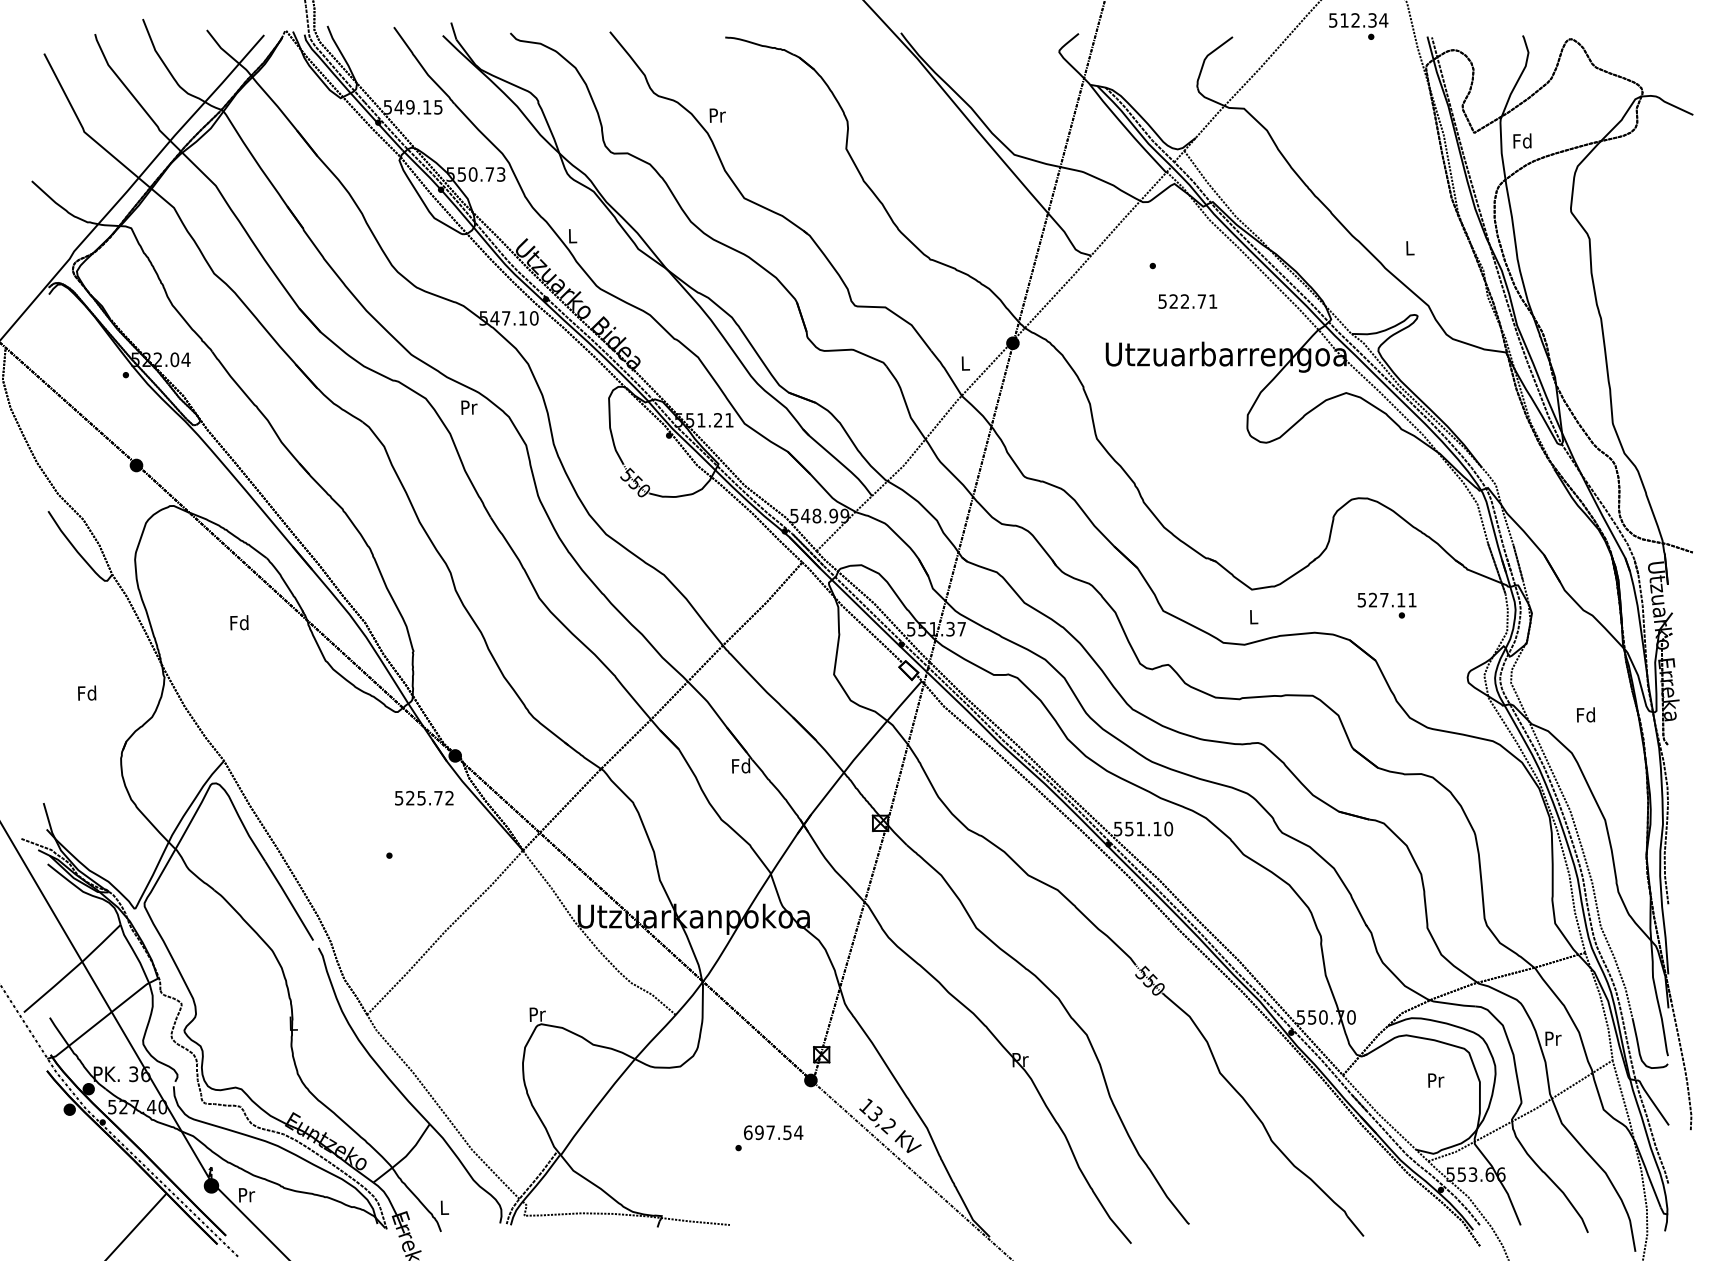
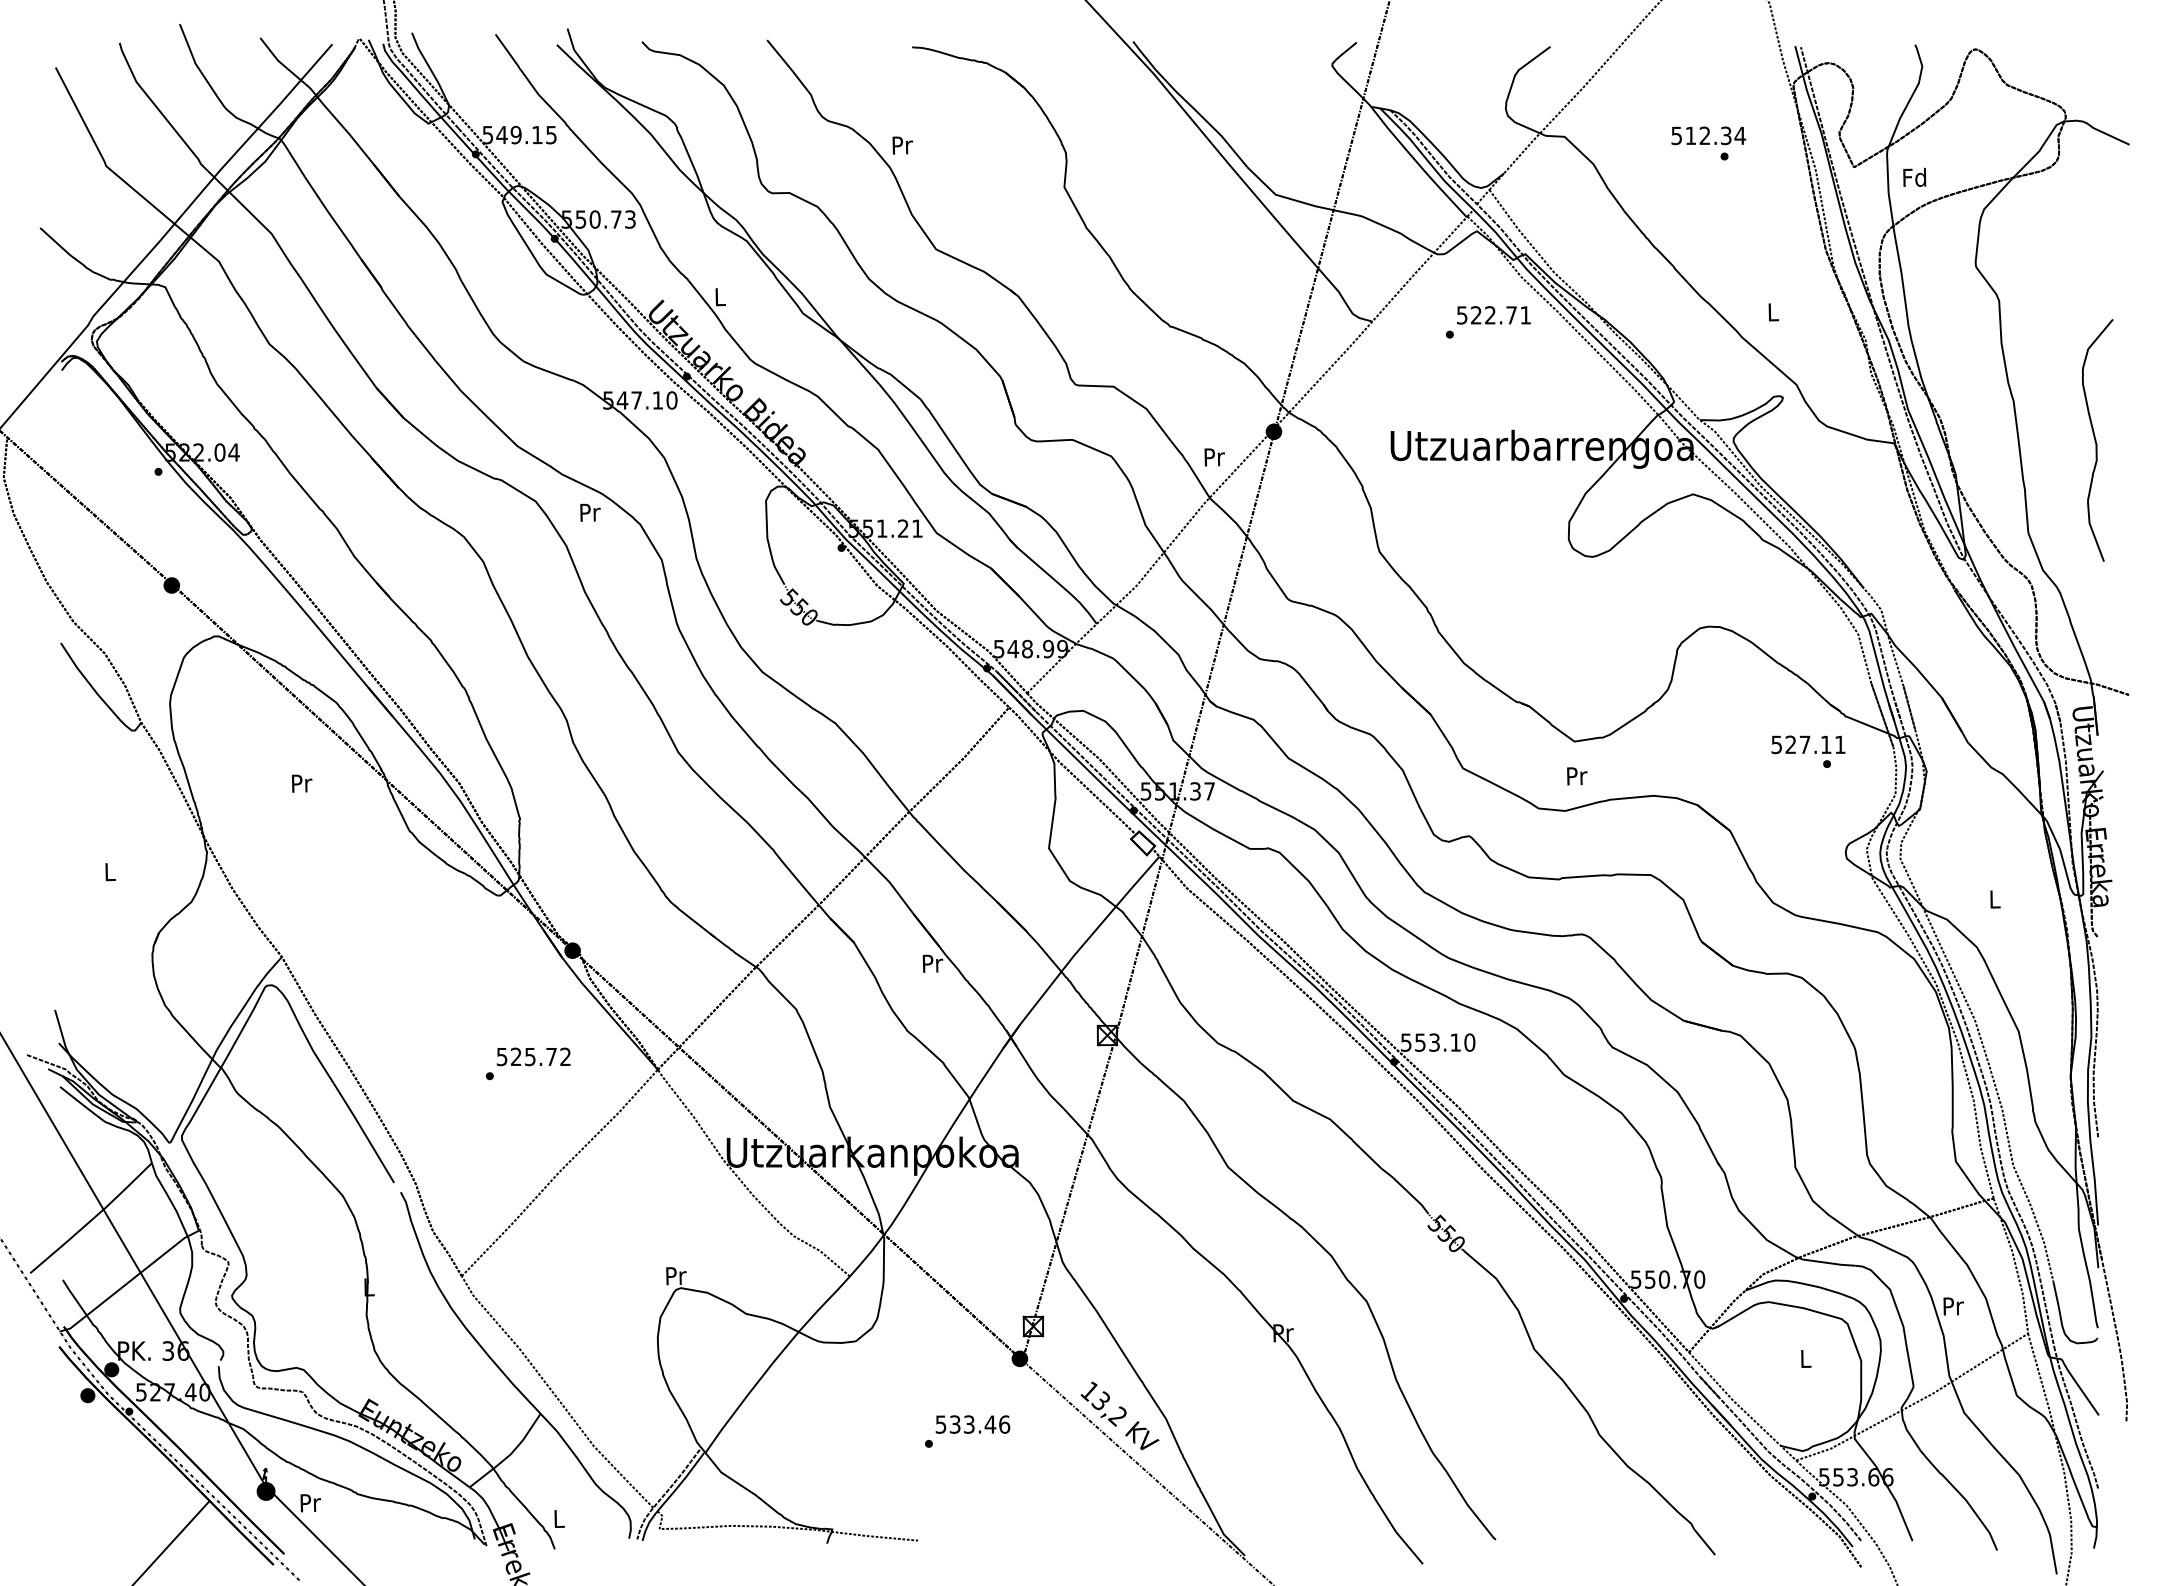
text: (1358, 26) -> (1708, 143), moved
text: (1187, 301) -> (1493, 315), moved
curve: (1667, 350) -> (2096, 440), added
text: (965, 363) -> (1214, 457), L -> Pr
text: (1387, 605) -> (1808, 751), moved
text: (1254, 617) -> (1577, 776), L -> Pr
text: (238, 622) -> (300, 782), Fd -> Pr
text: (86, 692) -> (109, 871), Fd -> L
text: (1585, 714) -> (1994, 898), Fd -> L
text: (740, 765) -> (931, 962), Fd -> Pr
text: (424, 797) -> (533, 1056), moved
text: (1140, 828) -> (1434, 1042), 551.10 -> 553.10
text: (1436, 1080) -> (1806, 1358), Pr -> L
text: (773, 1132) -> (972, 1424), 697.54 -> 533.46

